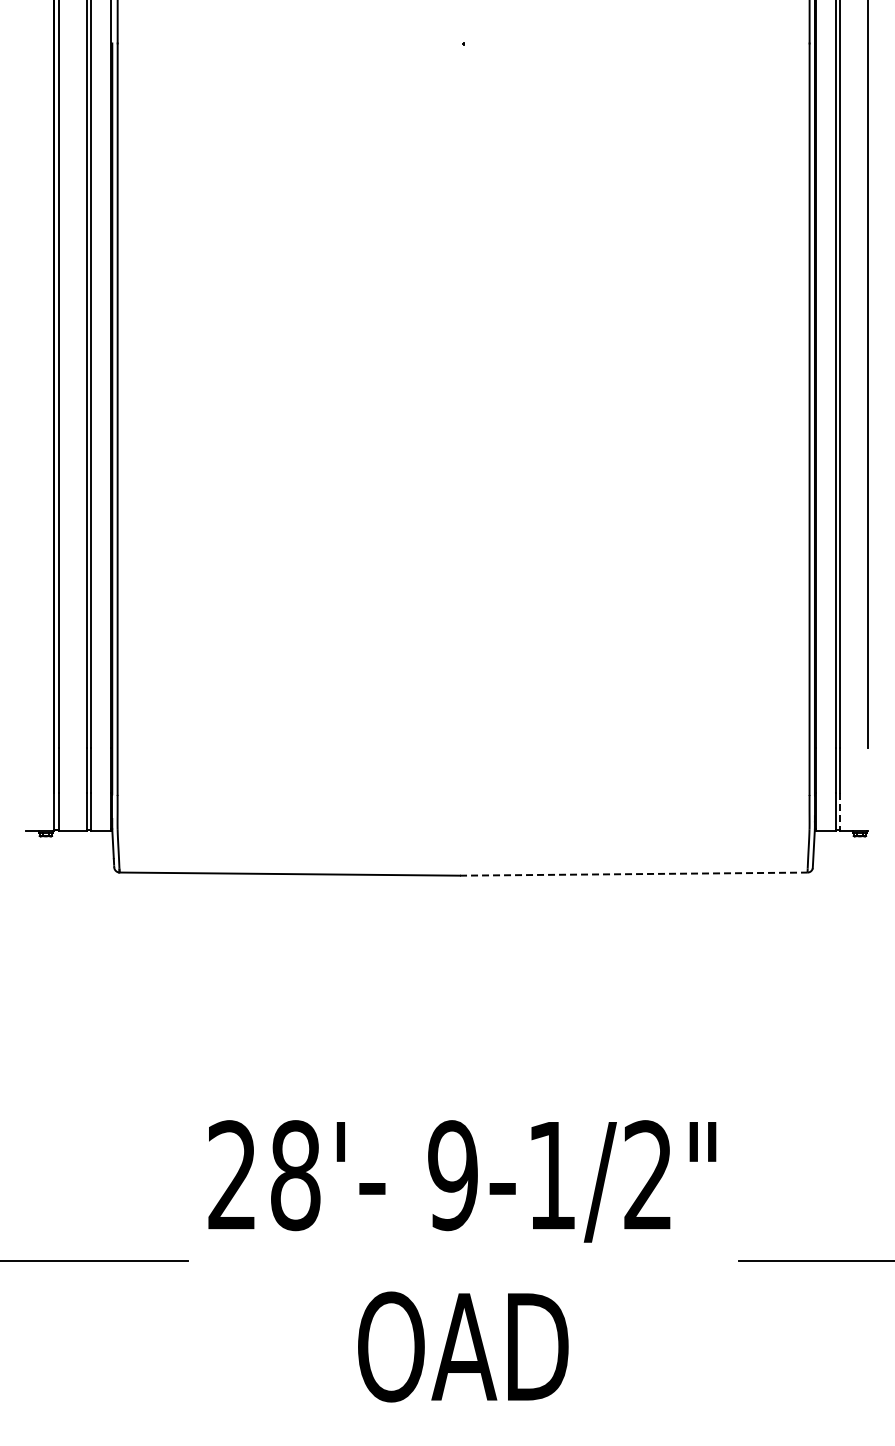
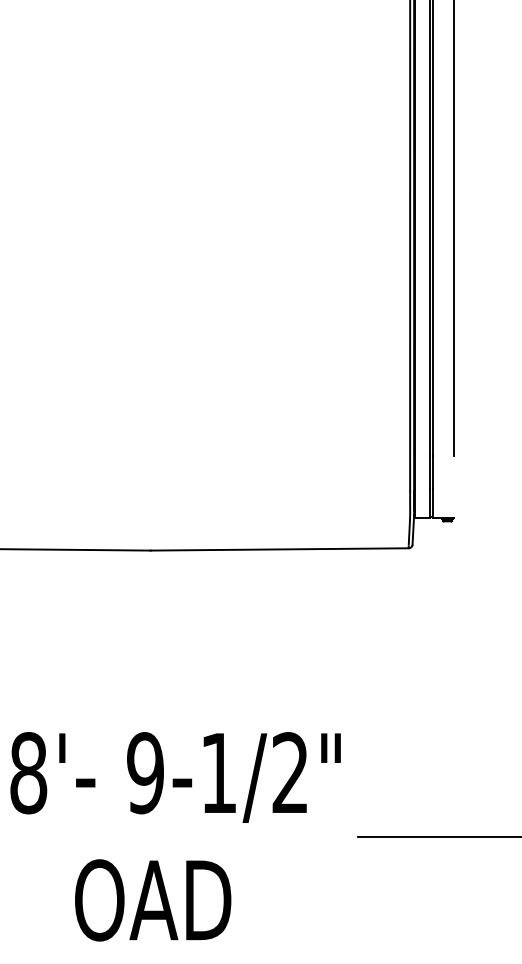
line: (840, 812) -> (433, 503), dashed -> solid
line: (633, 874) -> (279, 549), dashed -> solid

